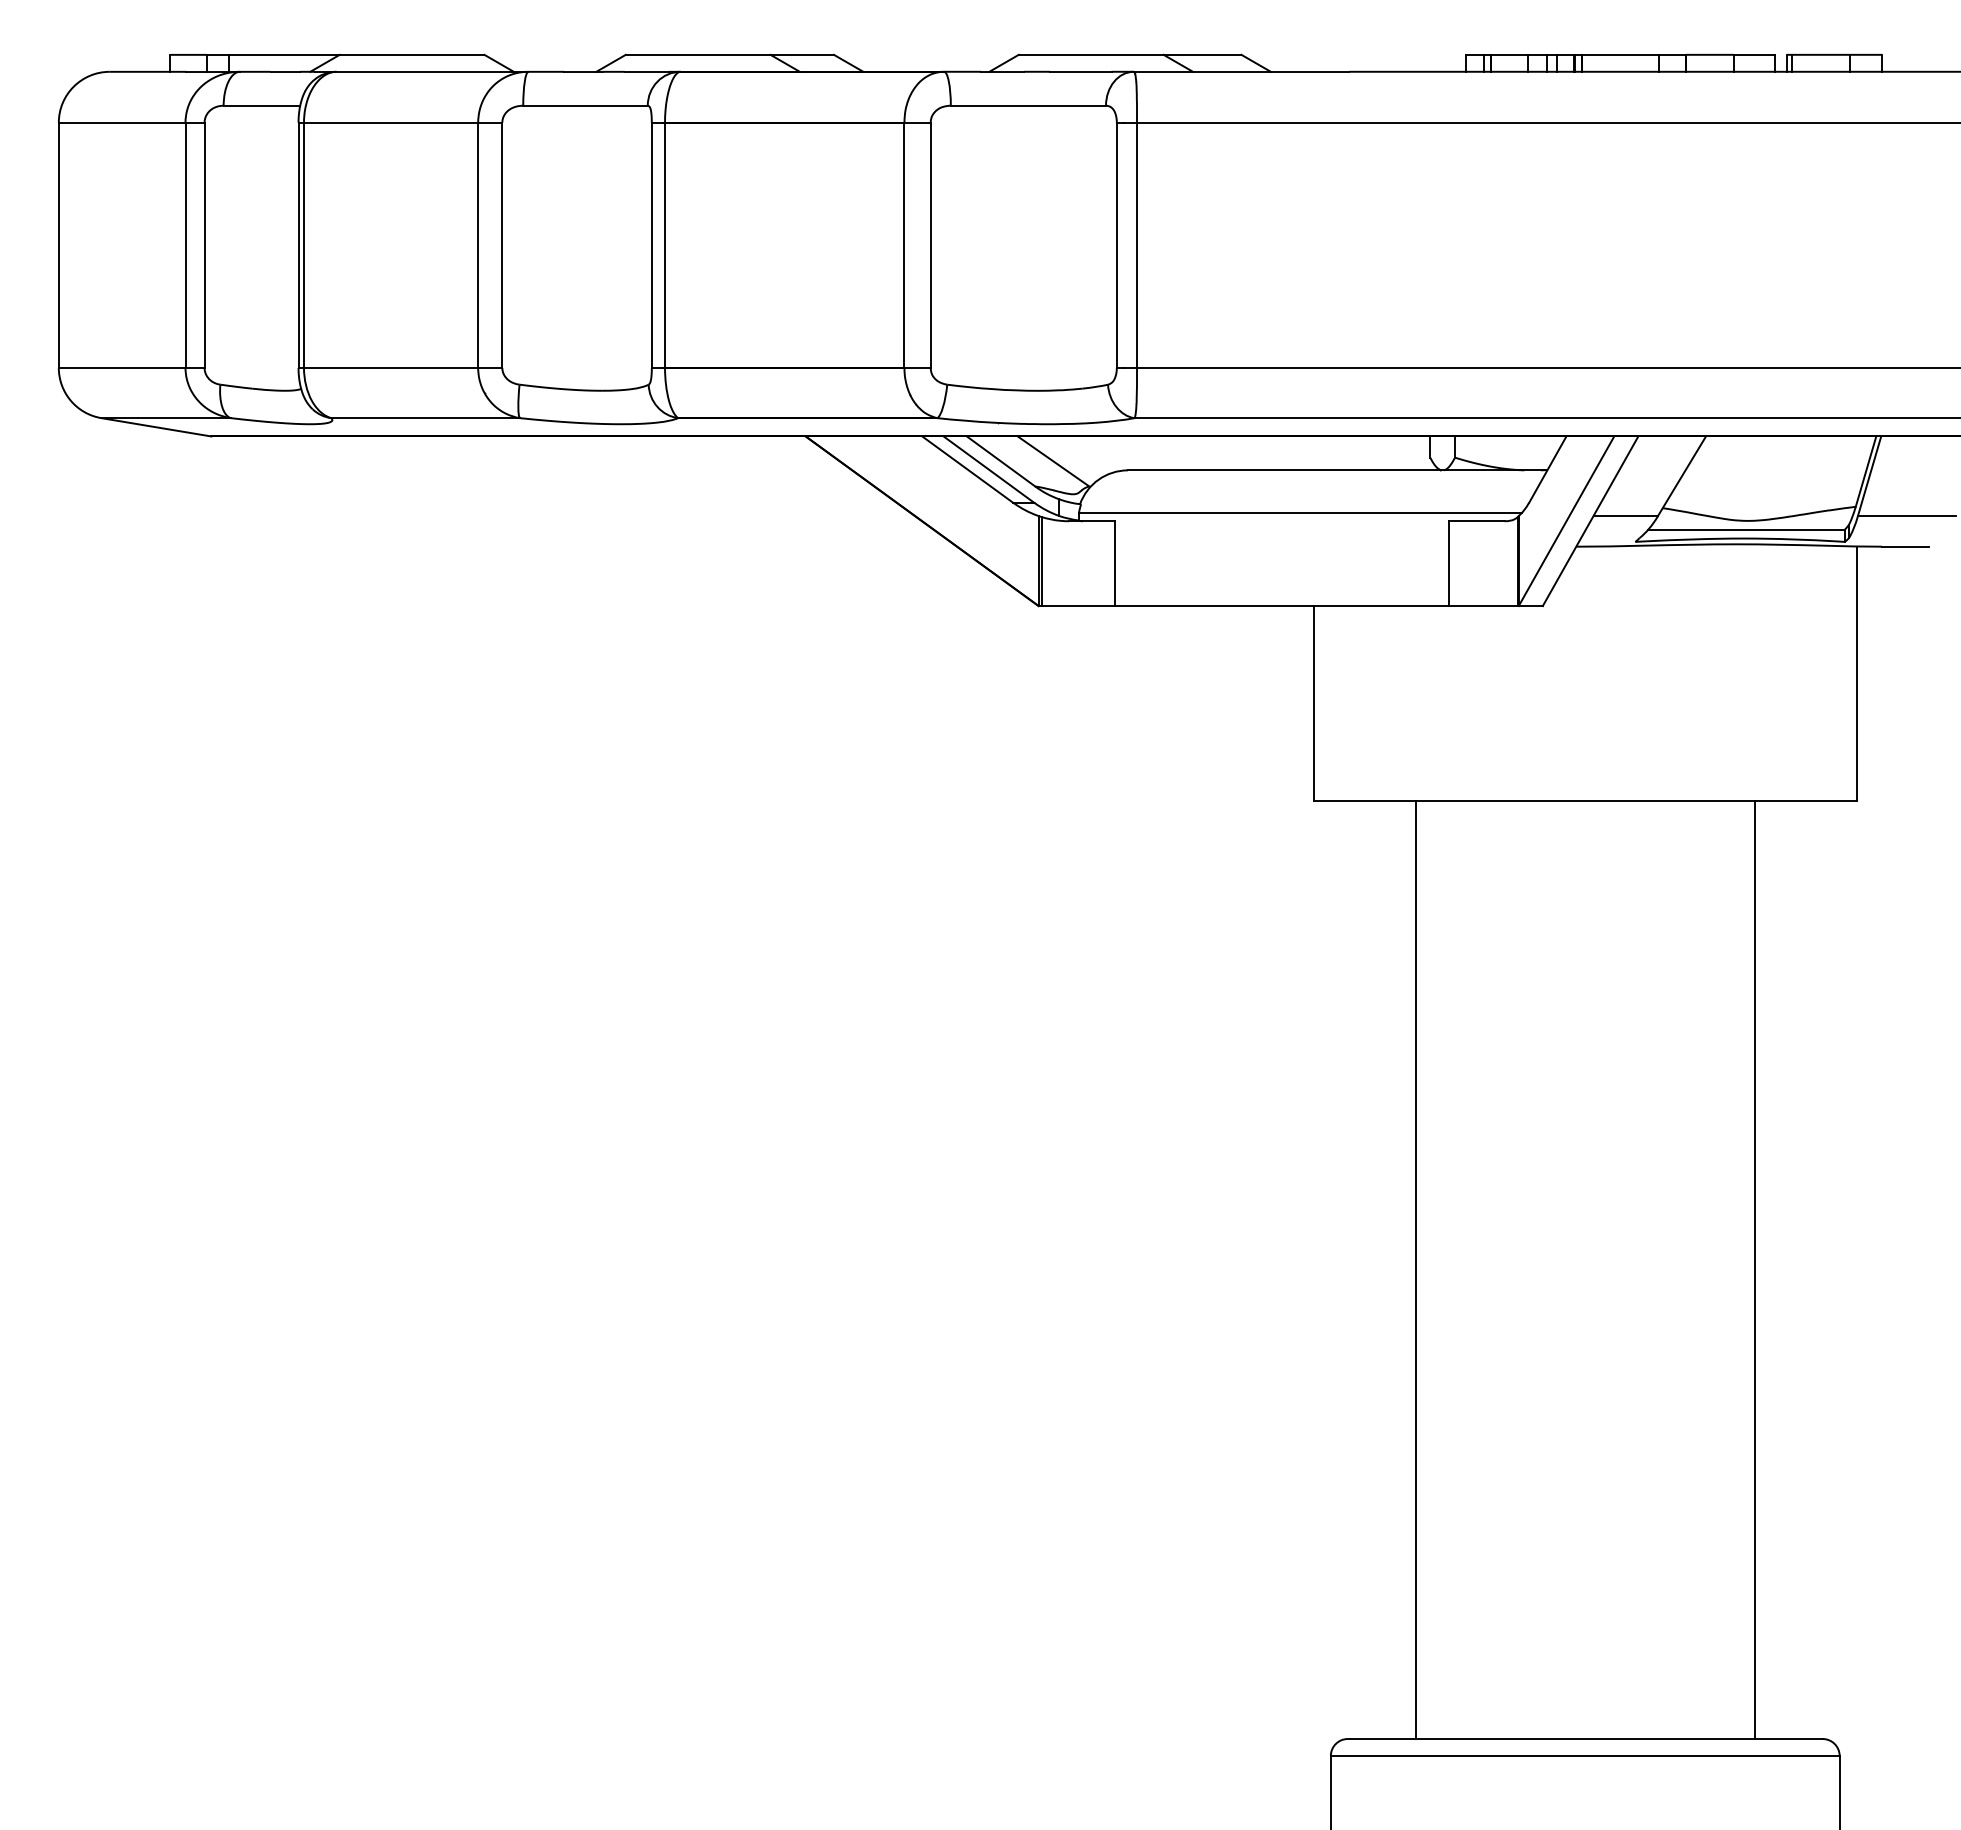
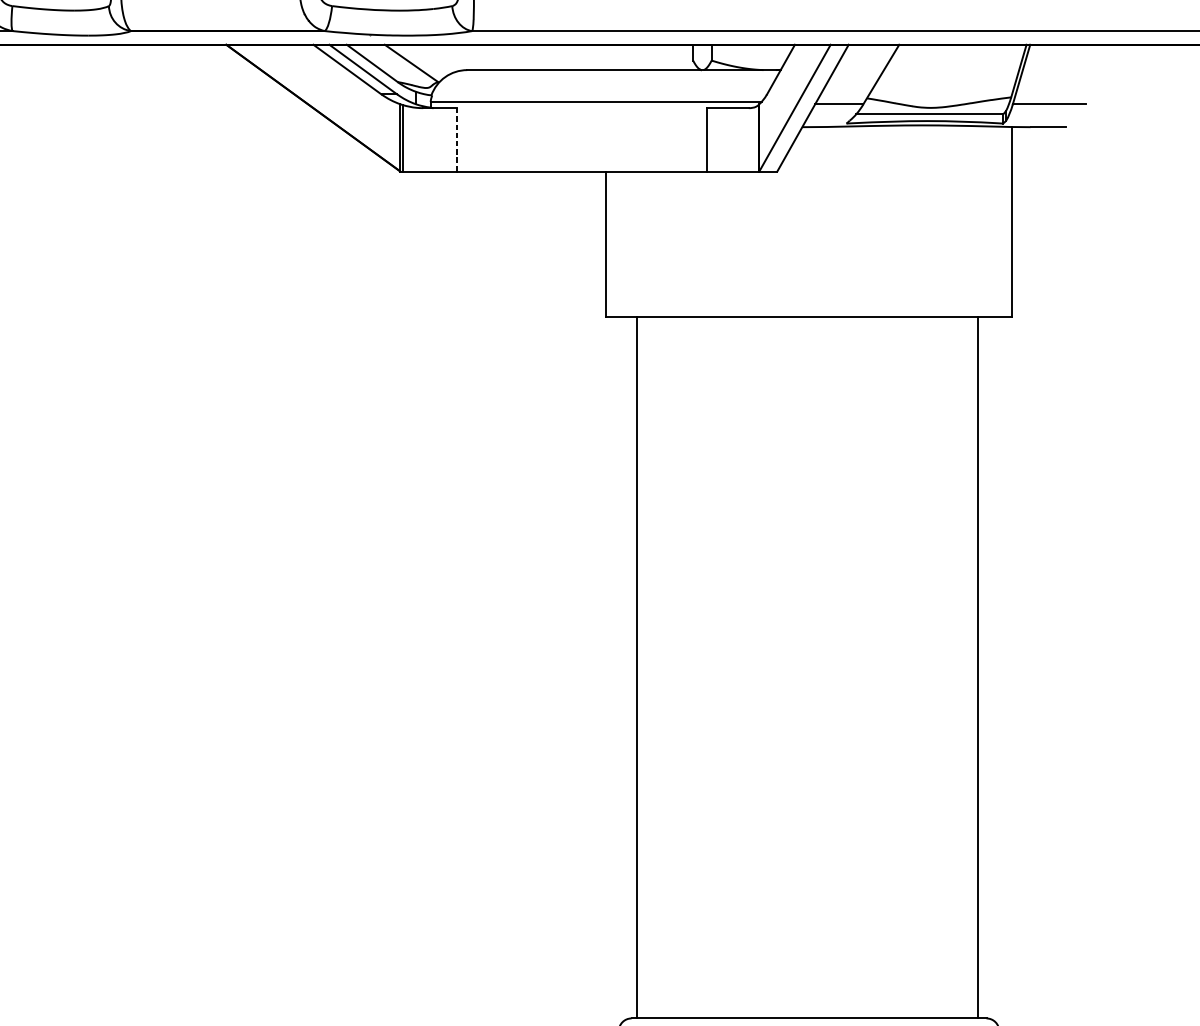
line: (1114, 564) -> (457, 140), solid -> dashed
line: (1415, 1270) -> (637, 668), moved
line: (1754, 1270) -> (978, 668), moved

